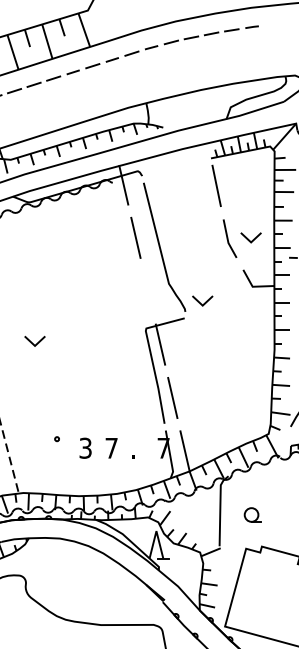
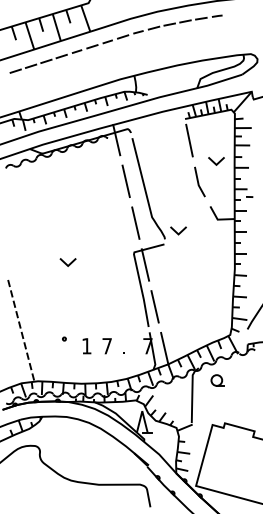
line: (249, 239) -> (215, 162), moved
line: (147, 290) -> (135, 222), added
line: (32, 342) -> (66, 263), moved
text: (85, 448) -> (86, 346), 3 -> 1
part: (252, 514) -> (217, 380), moved

